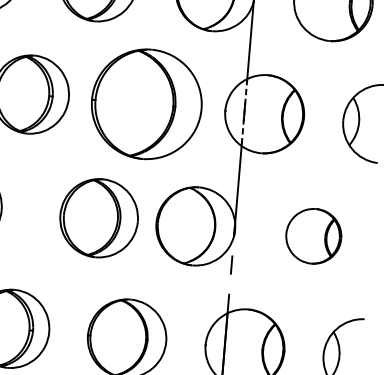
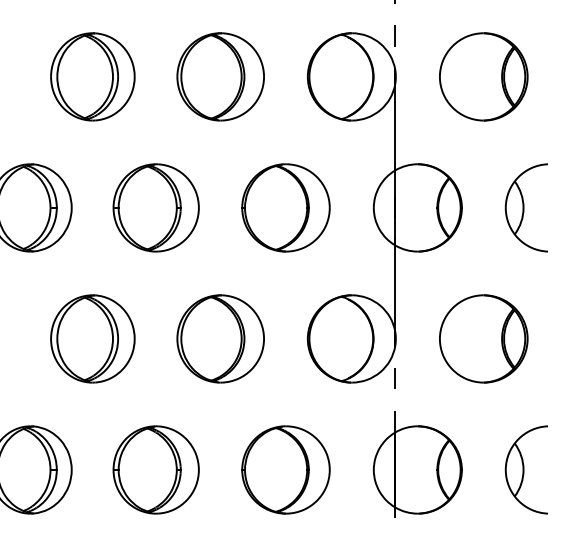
part: (146, 103) -> (285, 207), size x0.71
line: (244, 113) -> (395, 208), dashed -> solid
part: (98, 217) -> (220, 338), moved
part: (313, 235) -> (483, 338), size x1.43

